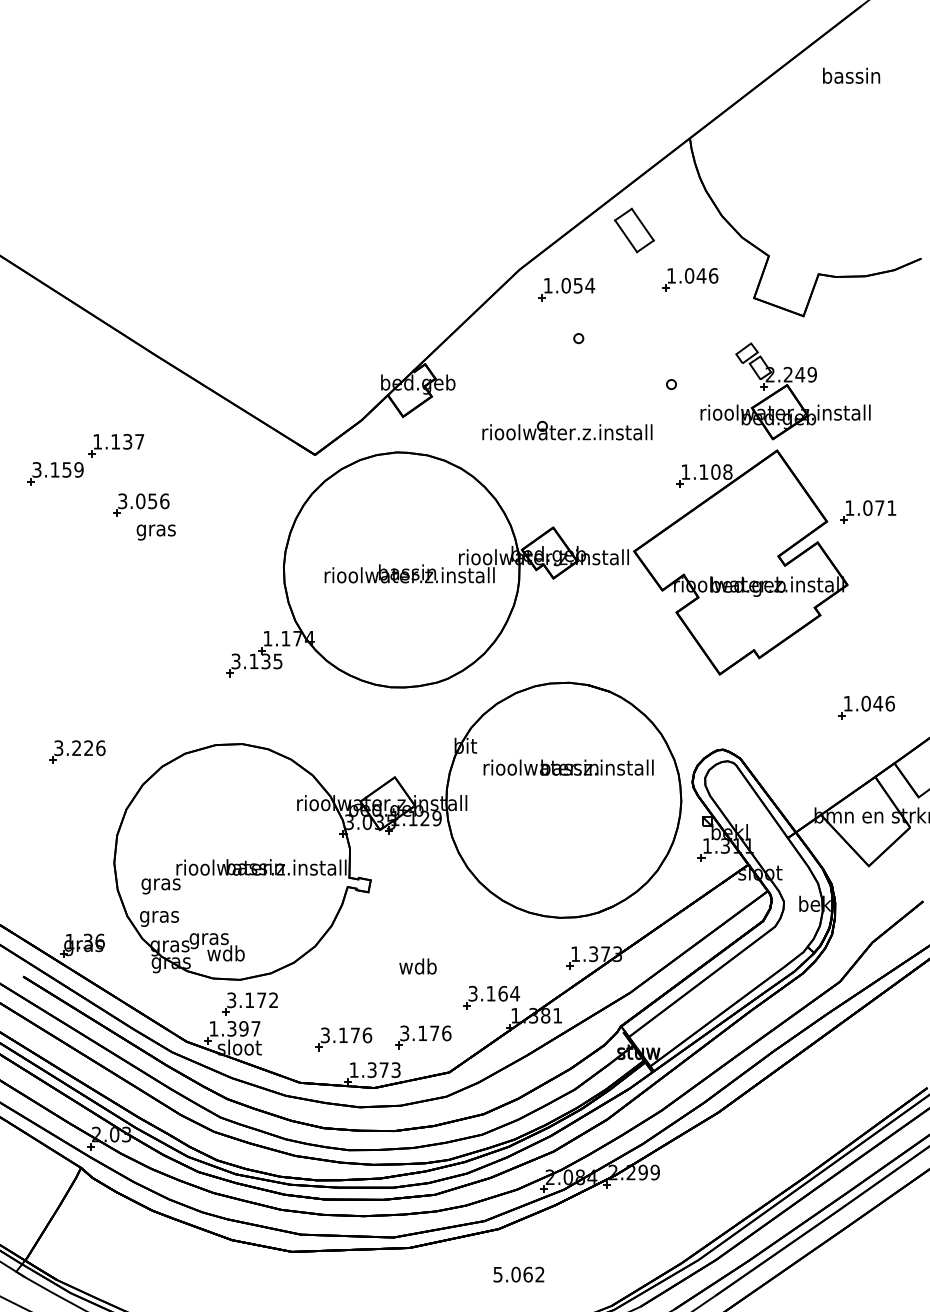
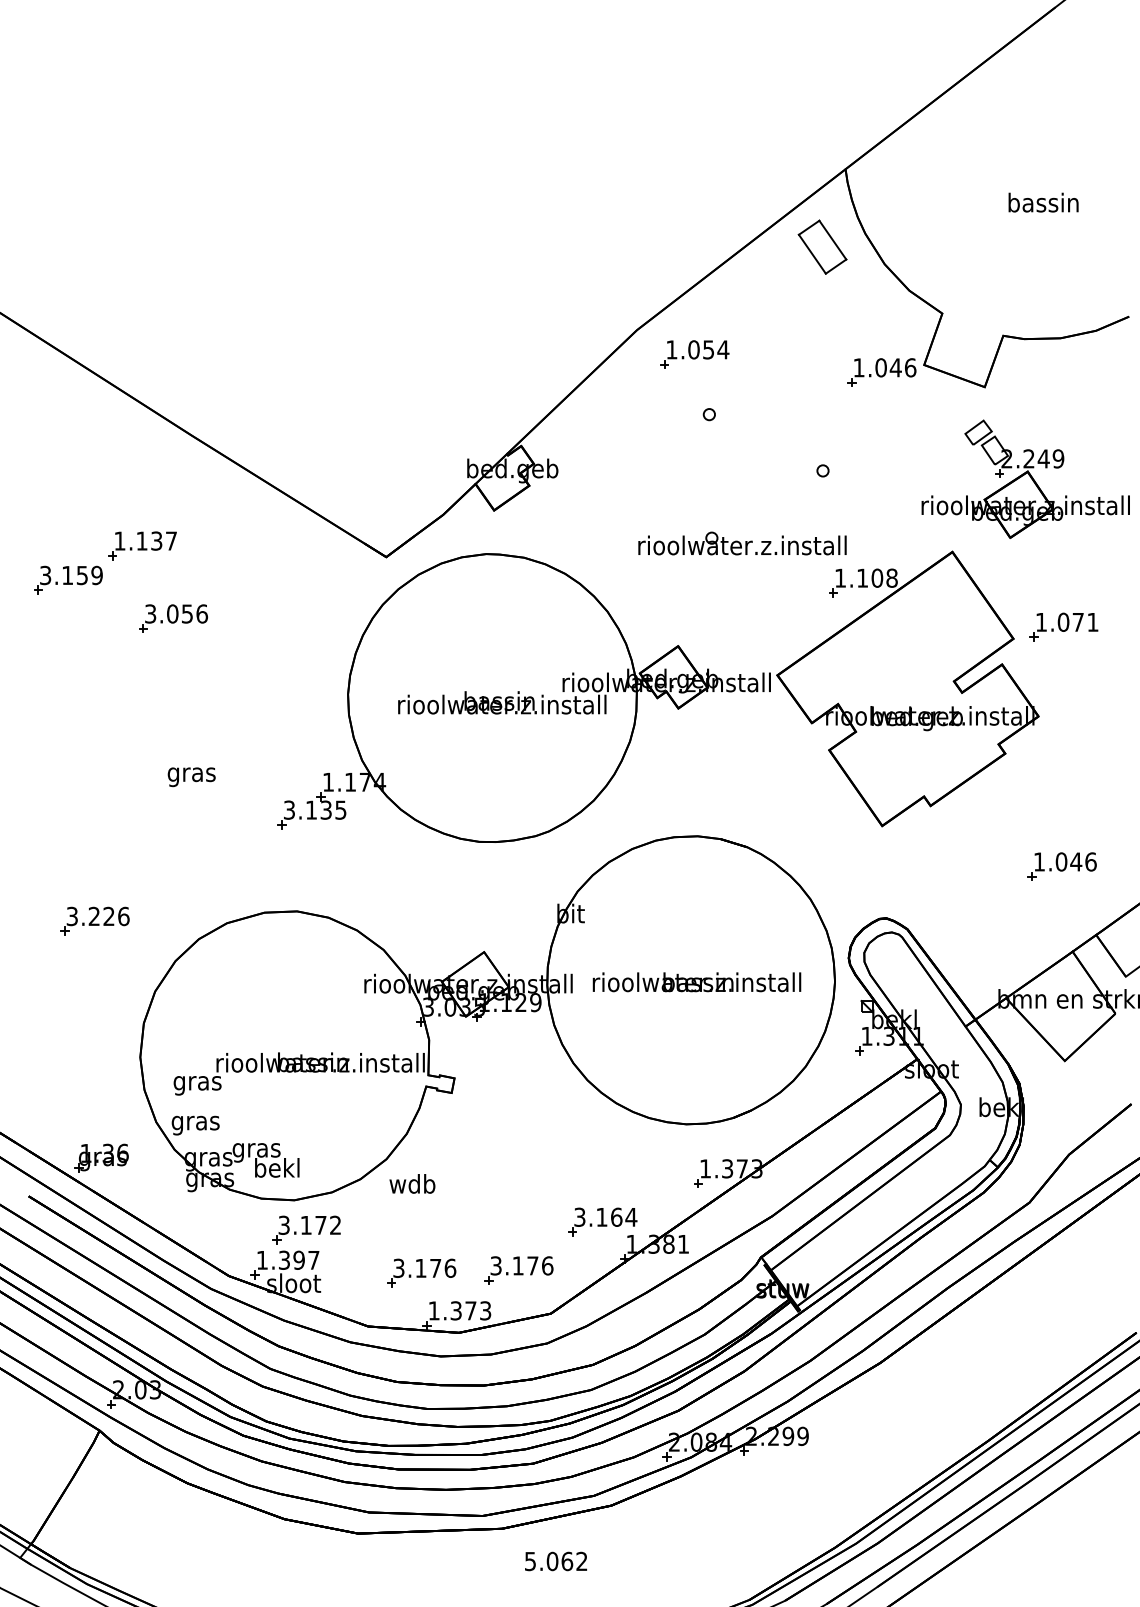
text: (851, 75) -> (1043, 202), moved
part: (634, 229) -> (822, 246), moved
part: (689, 279) -> (881, 372), moved
part: (785, 390) -> (1025, 478), moved
part: (567, 430) -> (742, 543), moved
text: (156, 532) -> (191, 777), moved
text: (568, 767) -> (696, 982), moved
text: (226, 953) -> (277, 1167), wdb -> bekl
text: (418, 966) -> (412, 1183), moved
text: (518, 1274) -> (555, 1561), moved

